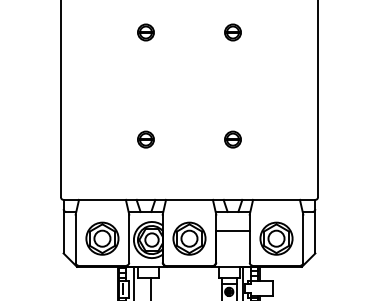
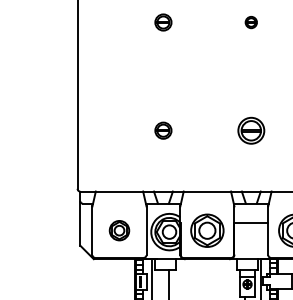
part: (232, 32) -> (250, 22), size x0.7
part: (232, 139) -> (250, 130), size x1.6
part: (102, 238) -> (119, 230), size x0.6

